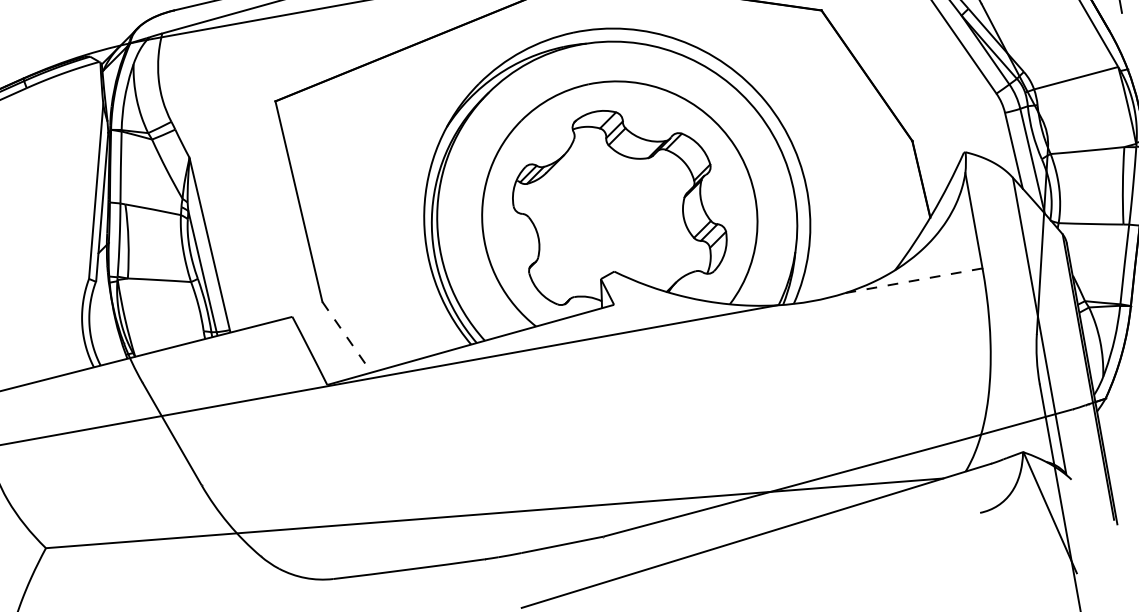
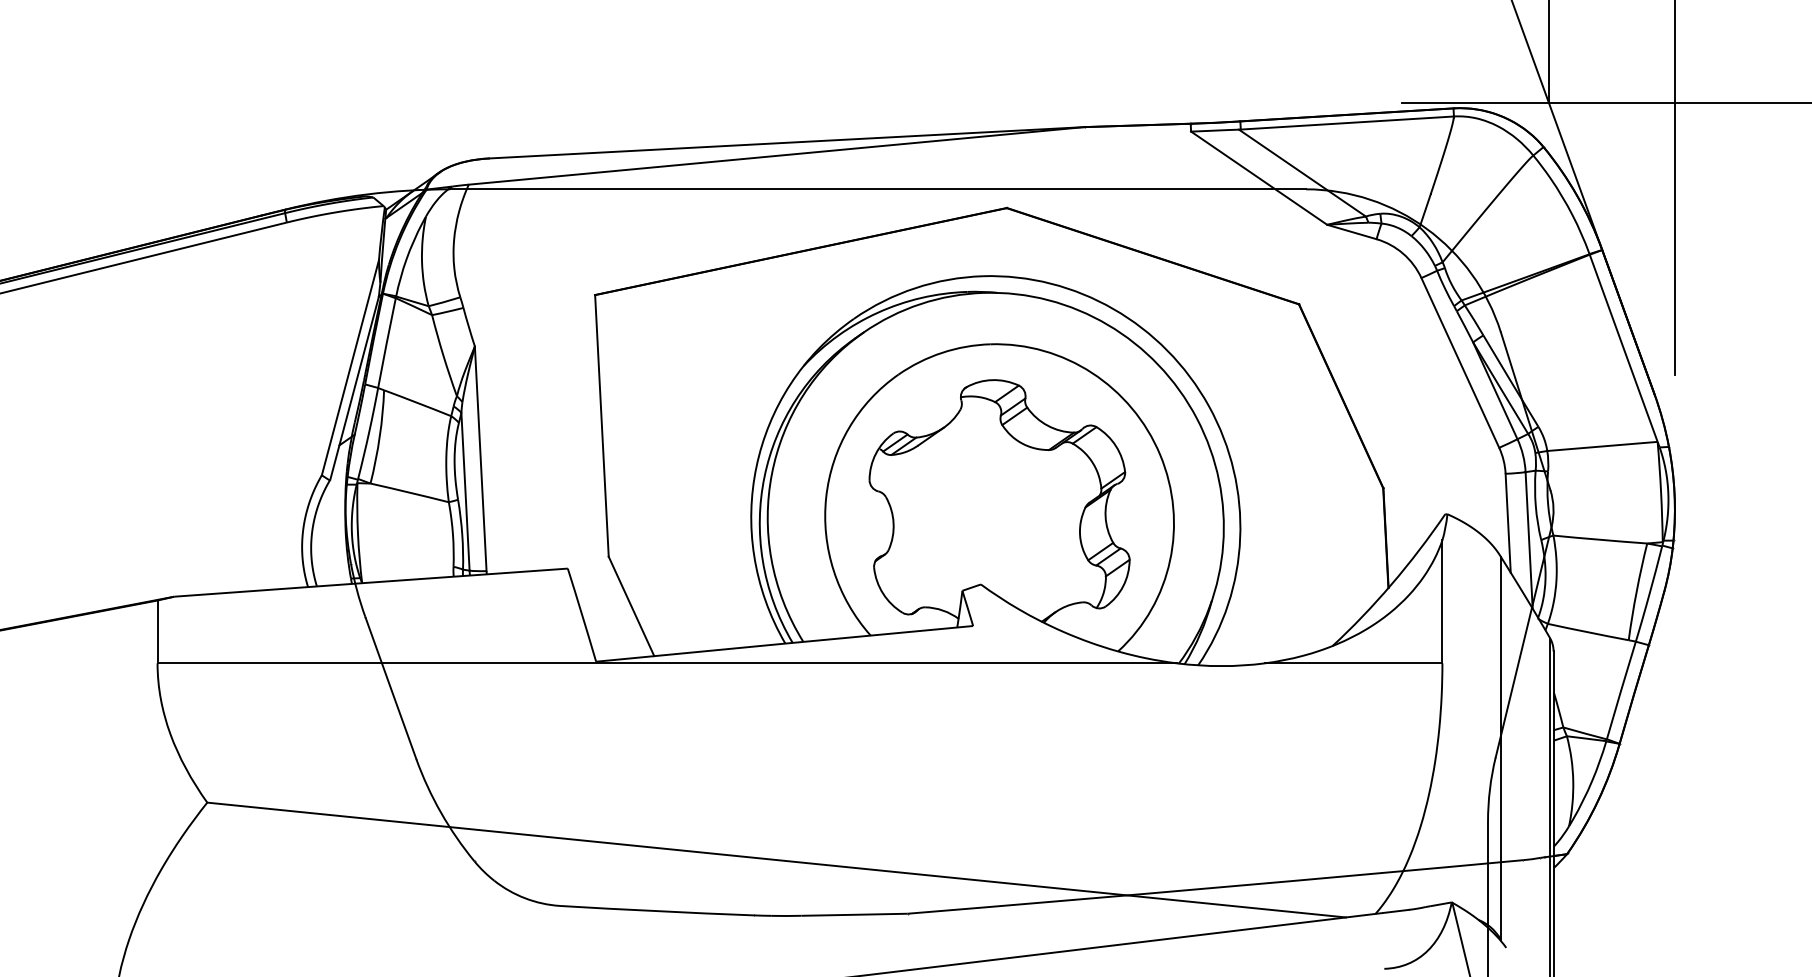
line: (913, 280) -> (1353, 663), dashed -> solid
line: (346, 337) -> (631, 606), dashed -> solid

